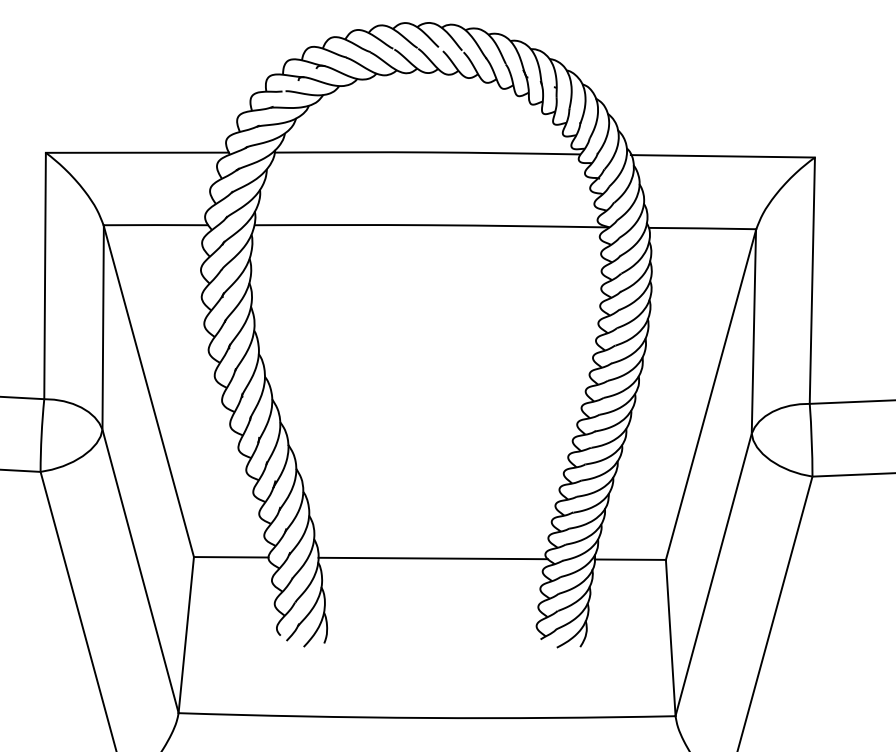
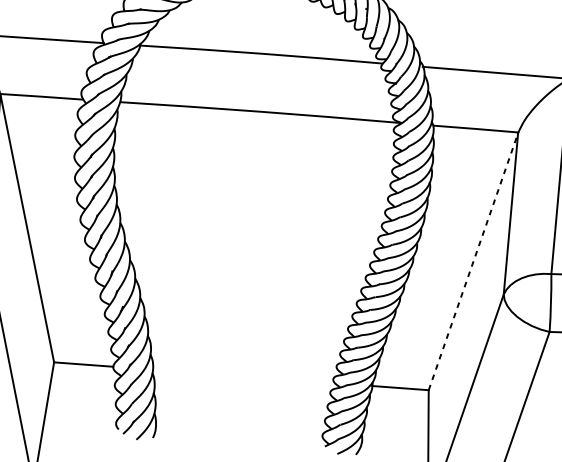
line: (710, 395) -> (473, 262), solid -> dashed
line: (432, 558) -> (243, 376), removed

